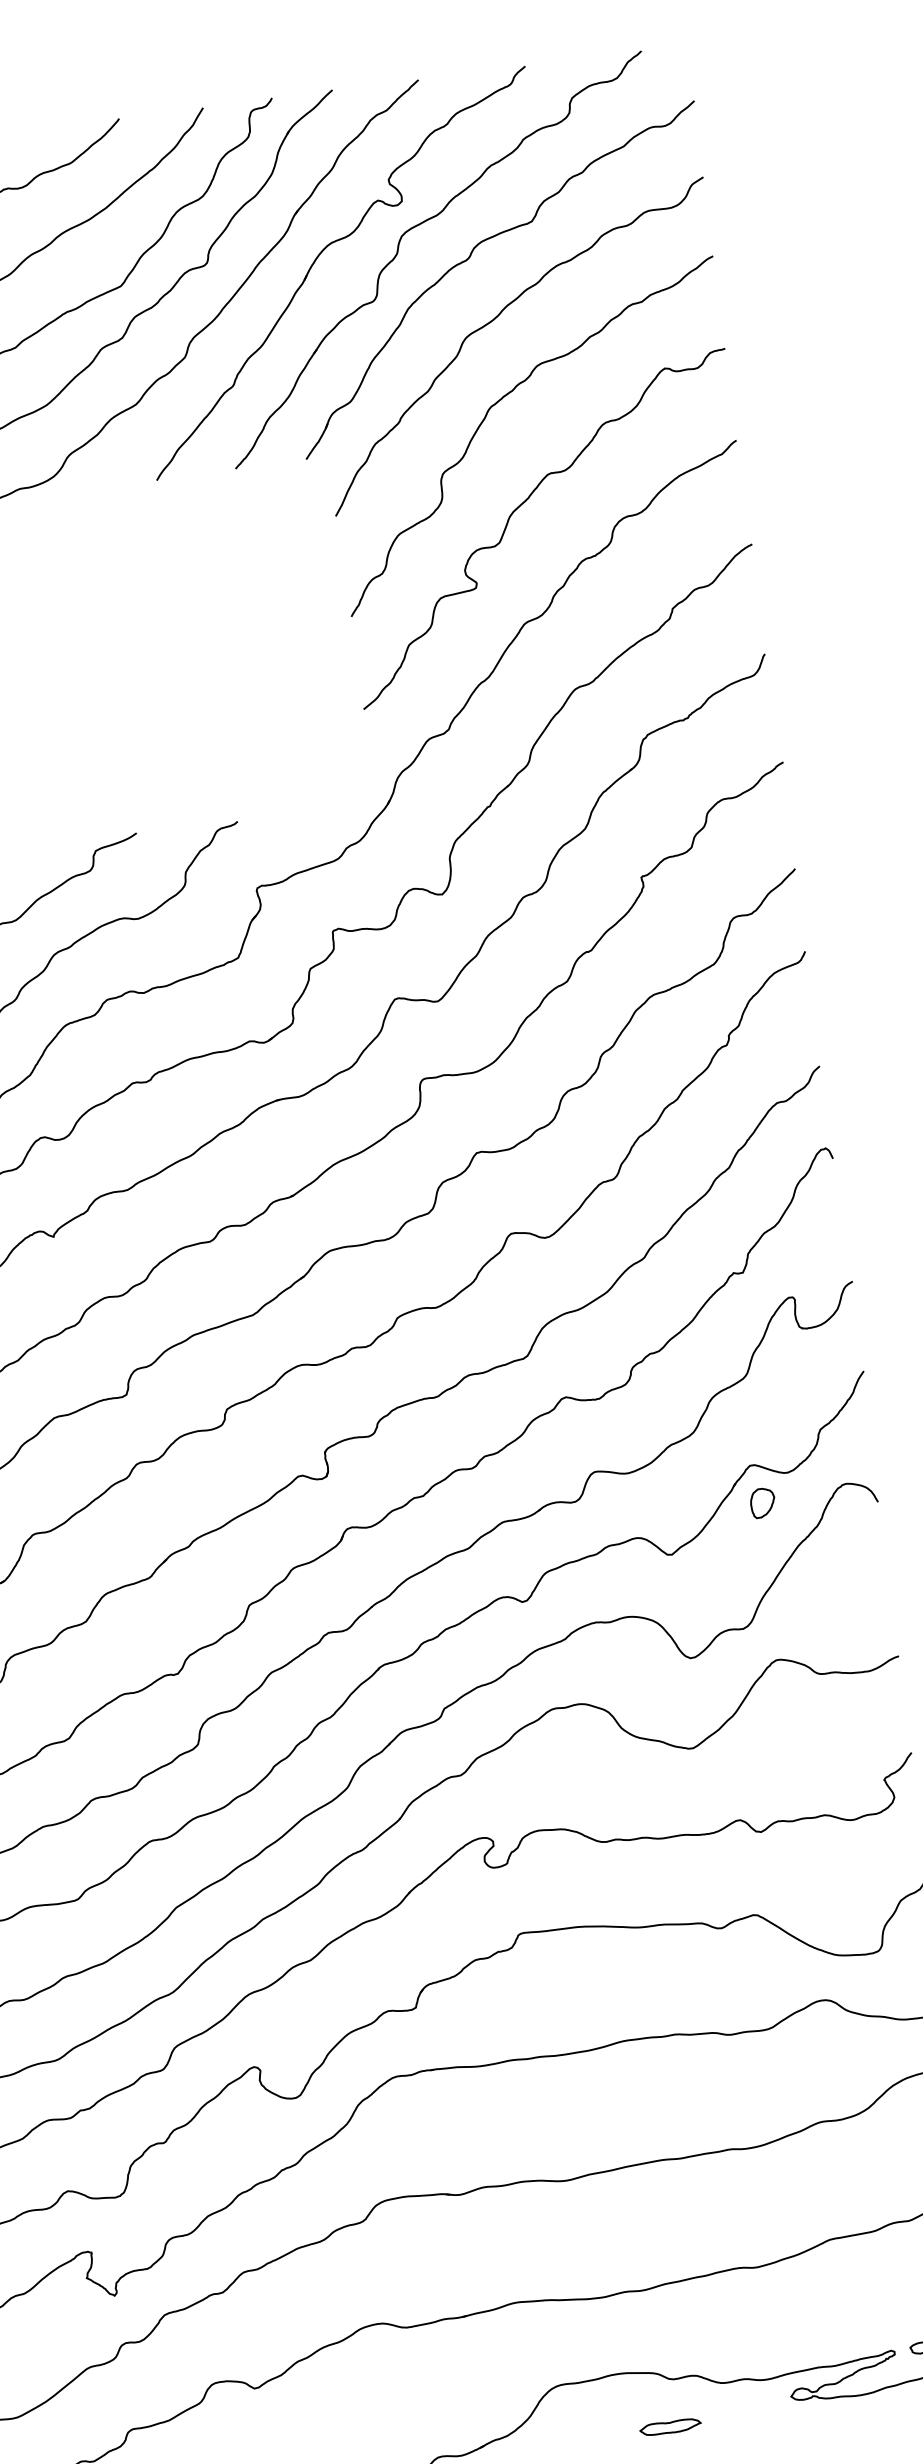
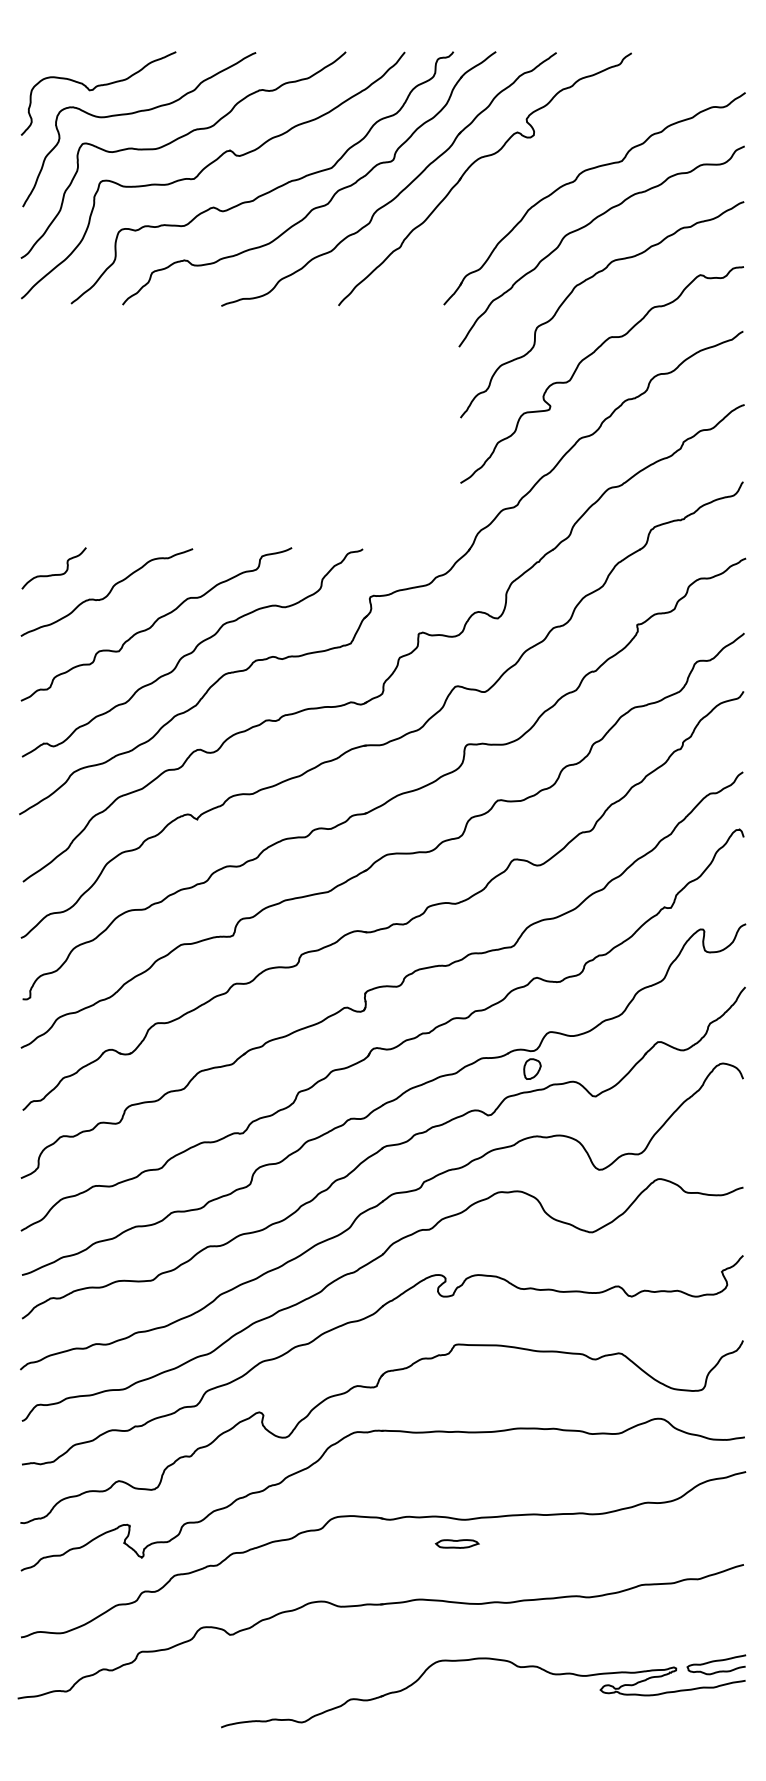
part: (421, 225) -> (545, 153), removed
part: (762, 1502) -> (532, 1068), moved
part: (669, 2426) -> (456, 1543), moved

